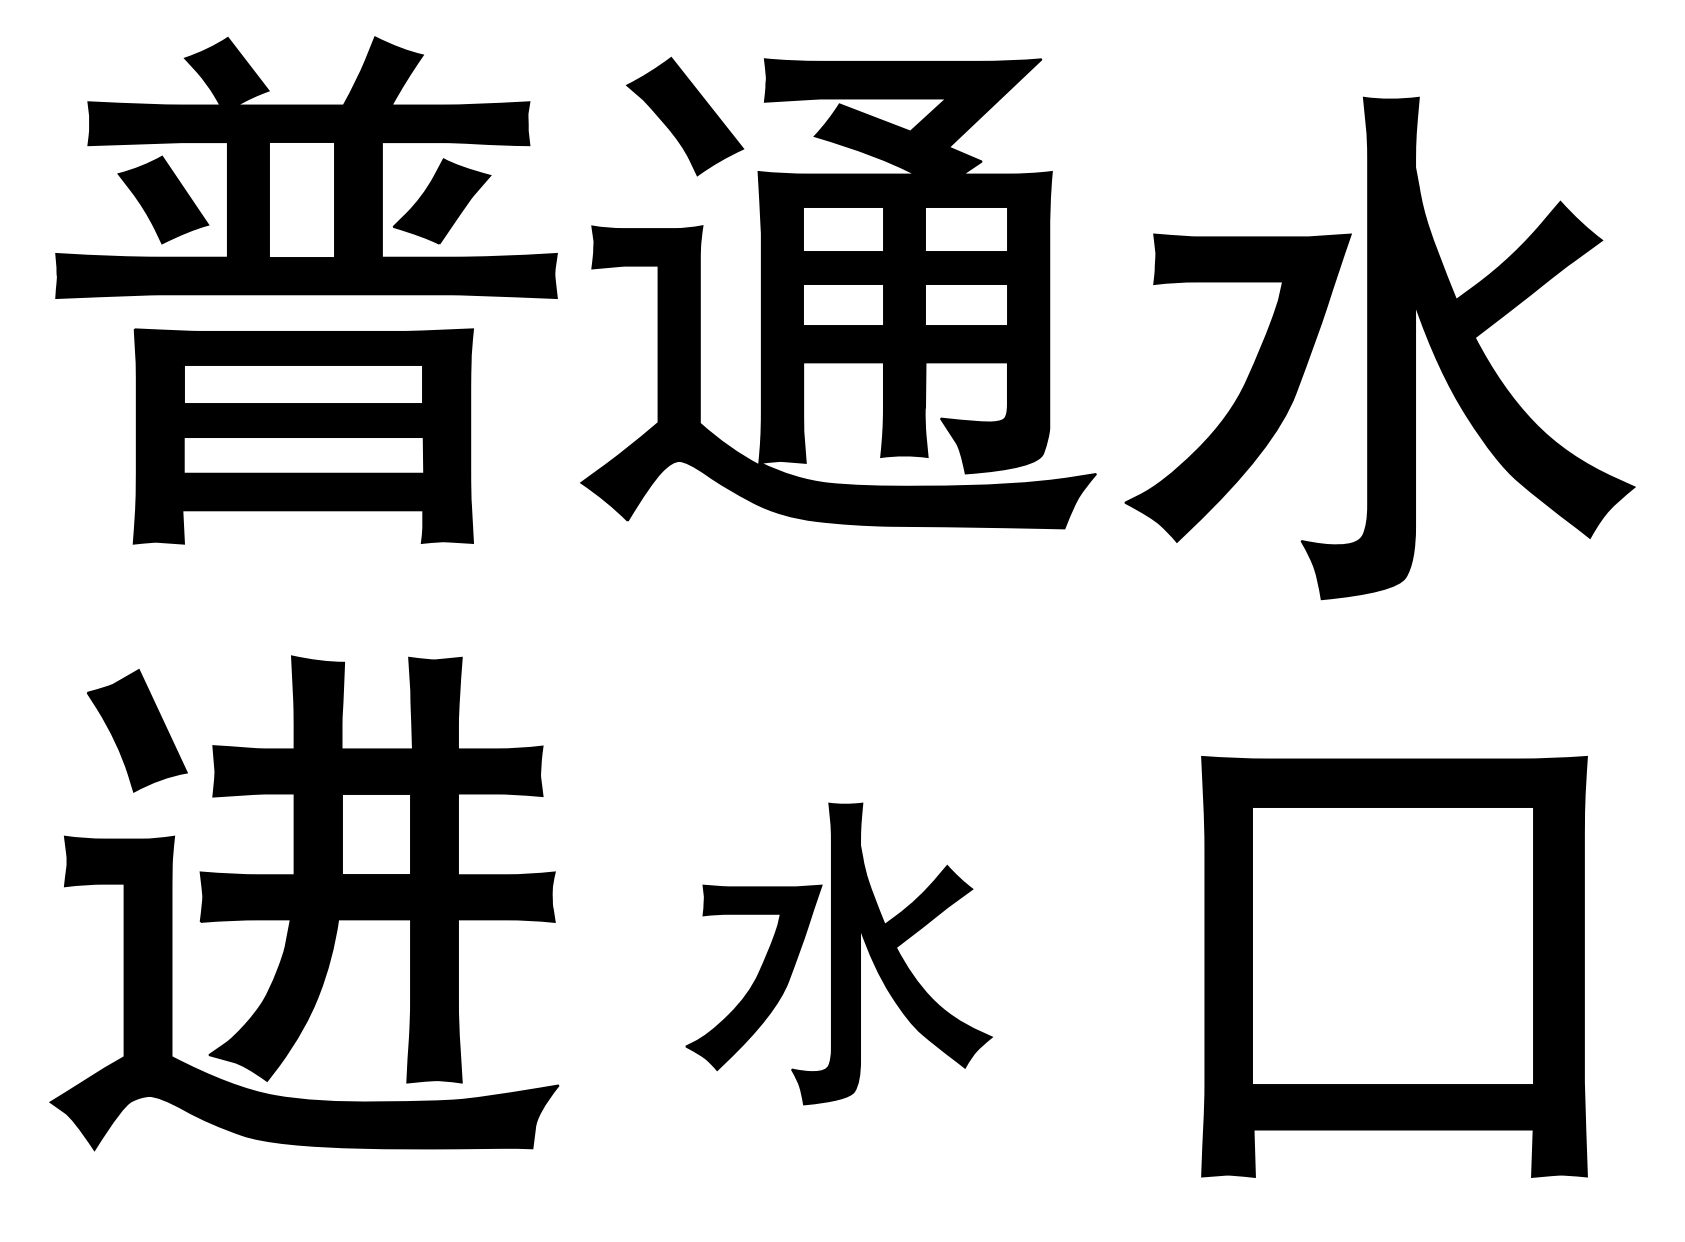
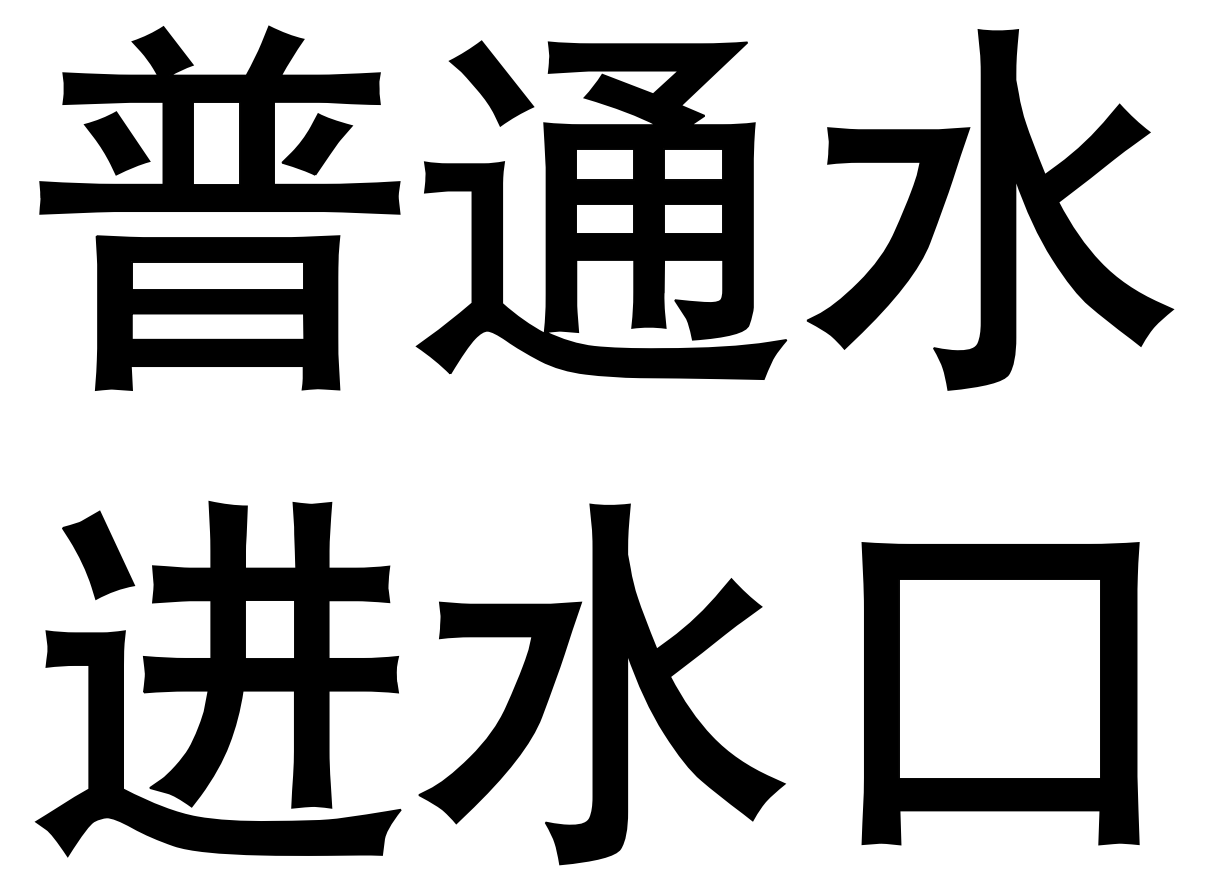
part: (1380, 347) -> (990, 209), moved
part: (303, 902) -> (217, 678), moved
part: (838, 954) -> (601, 684), size x1.67

